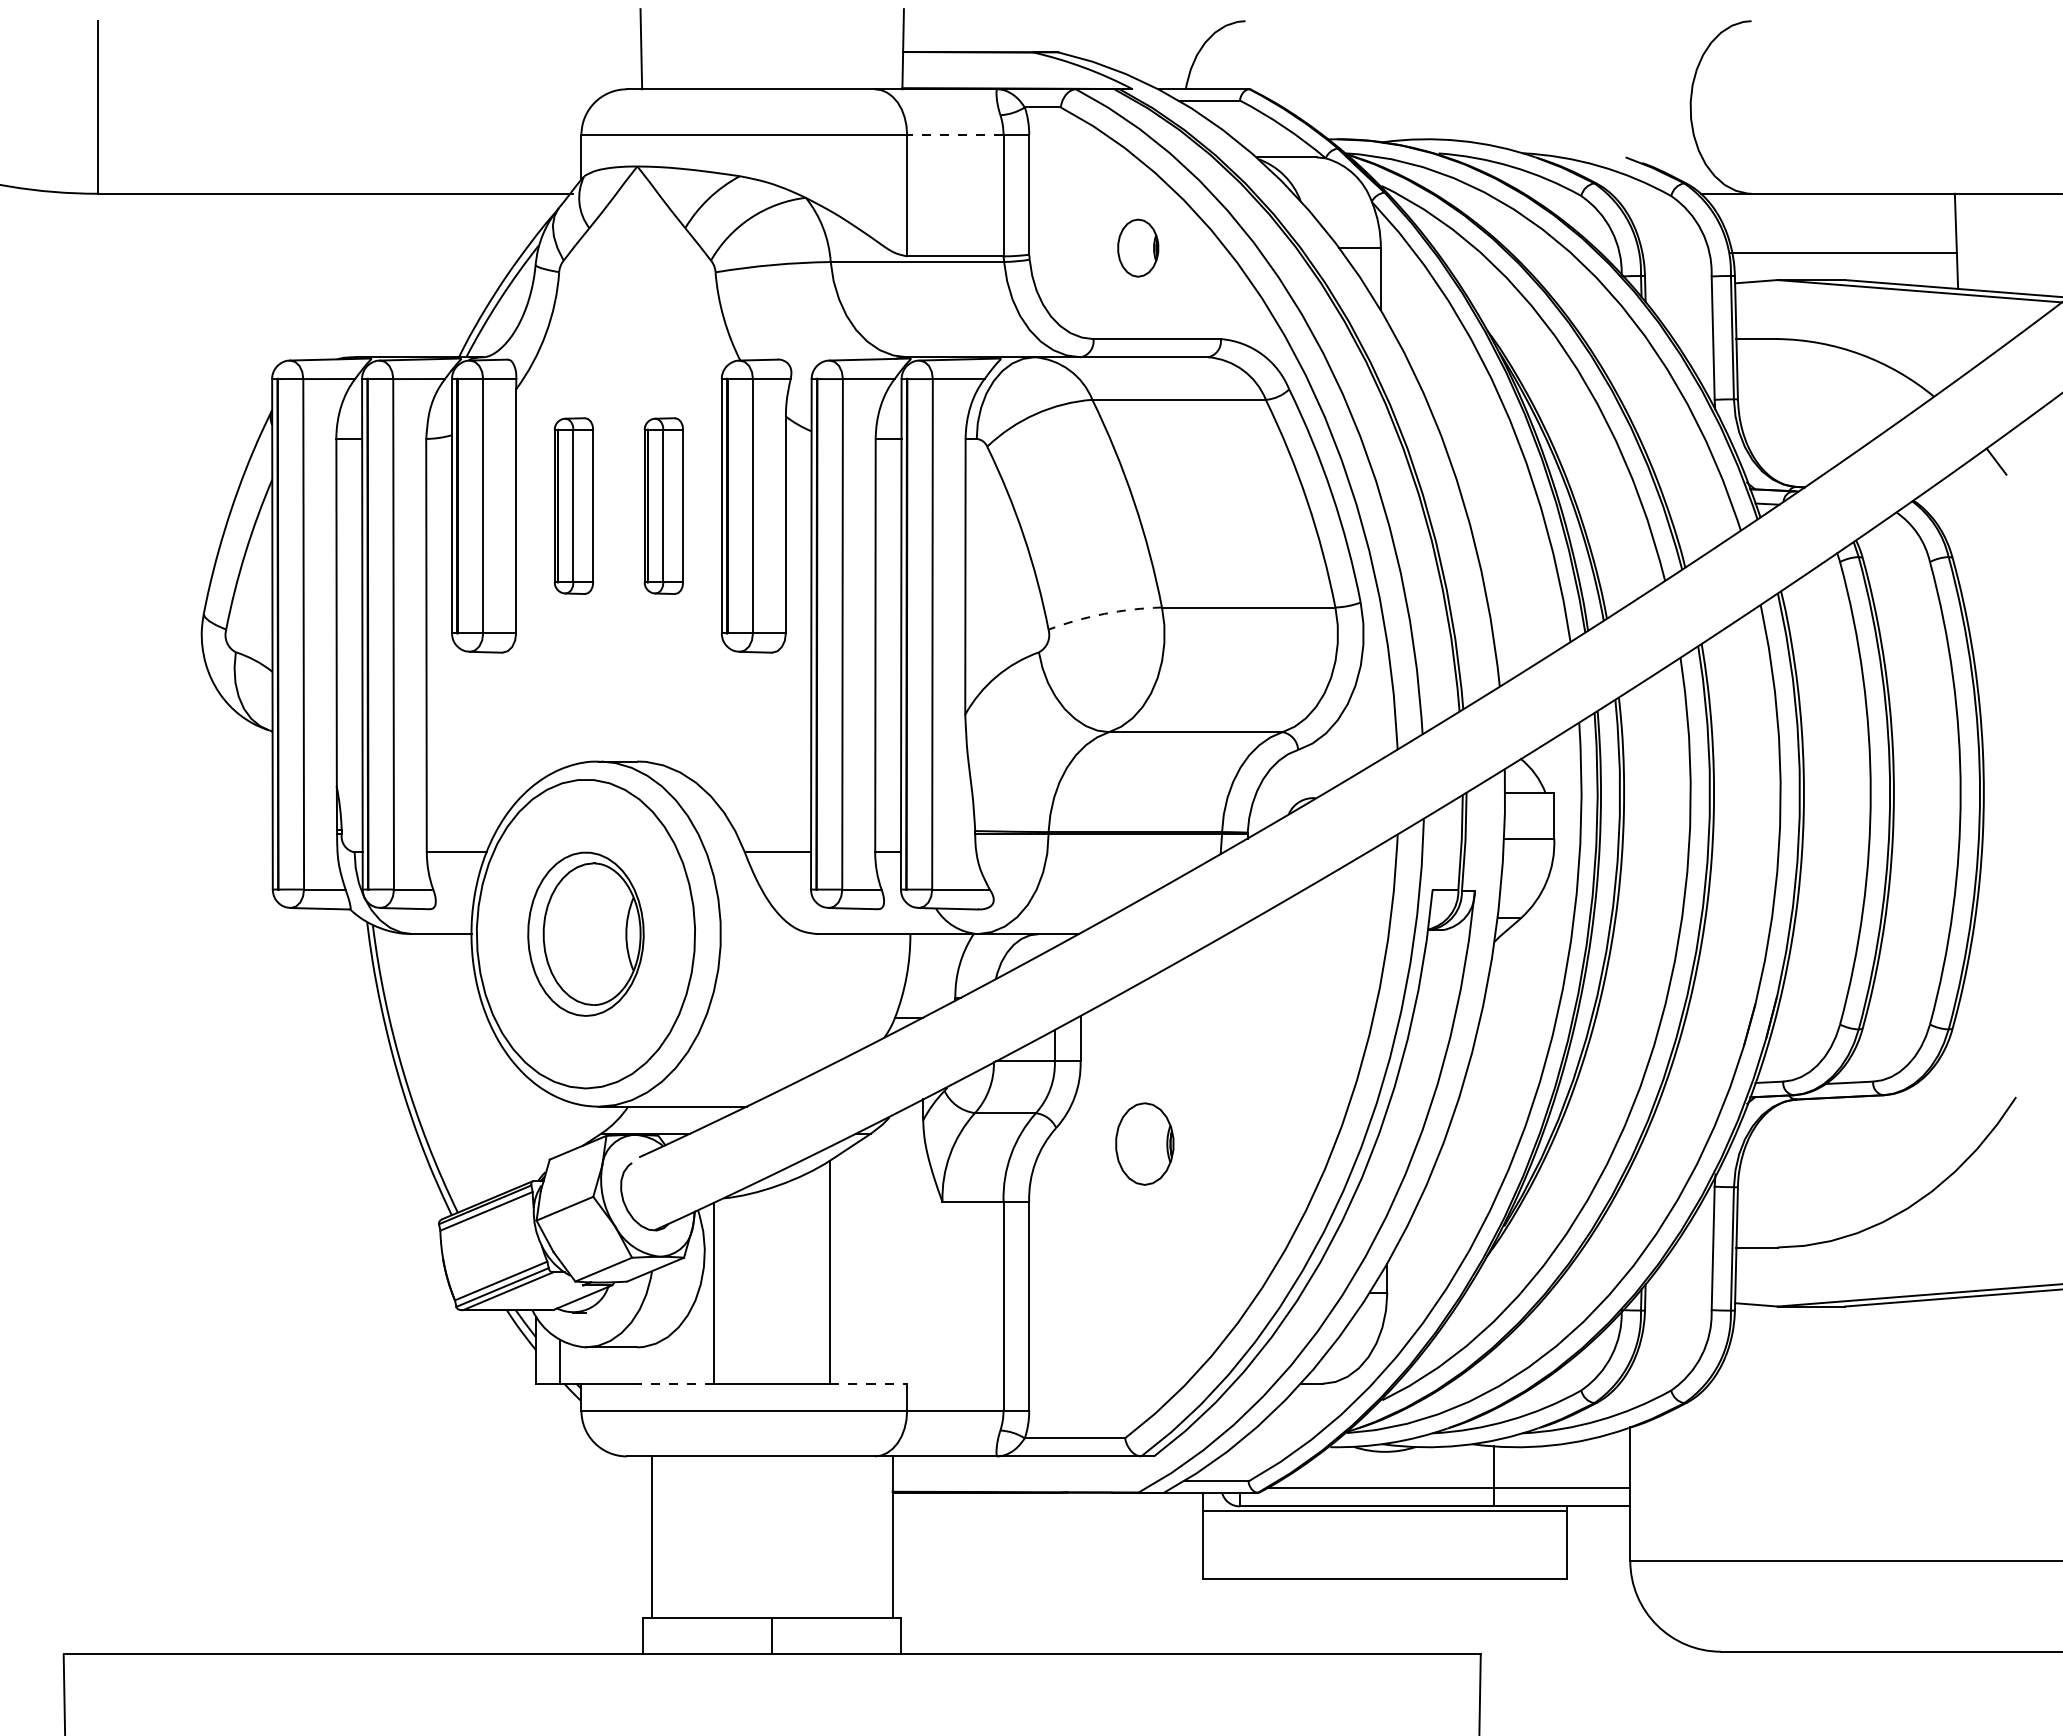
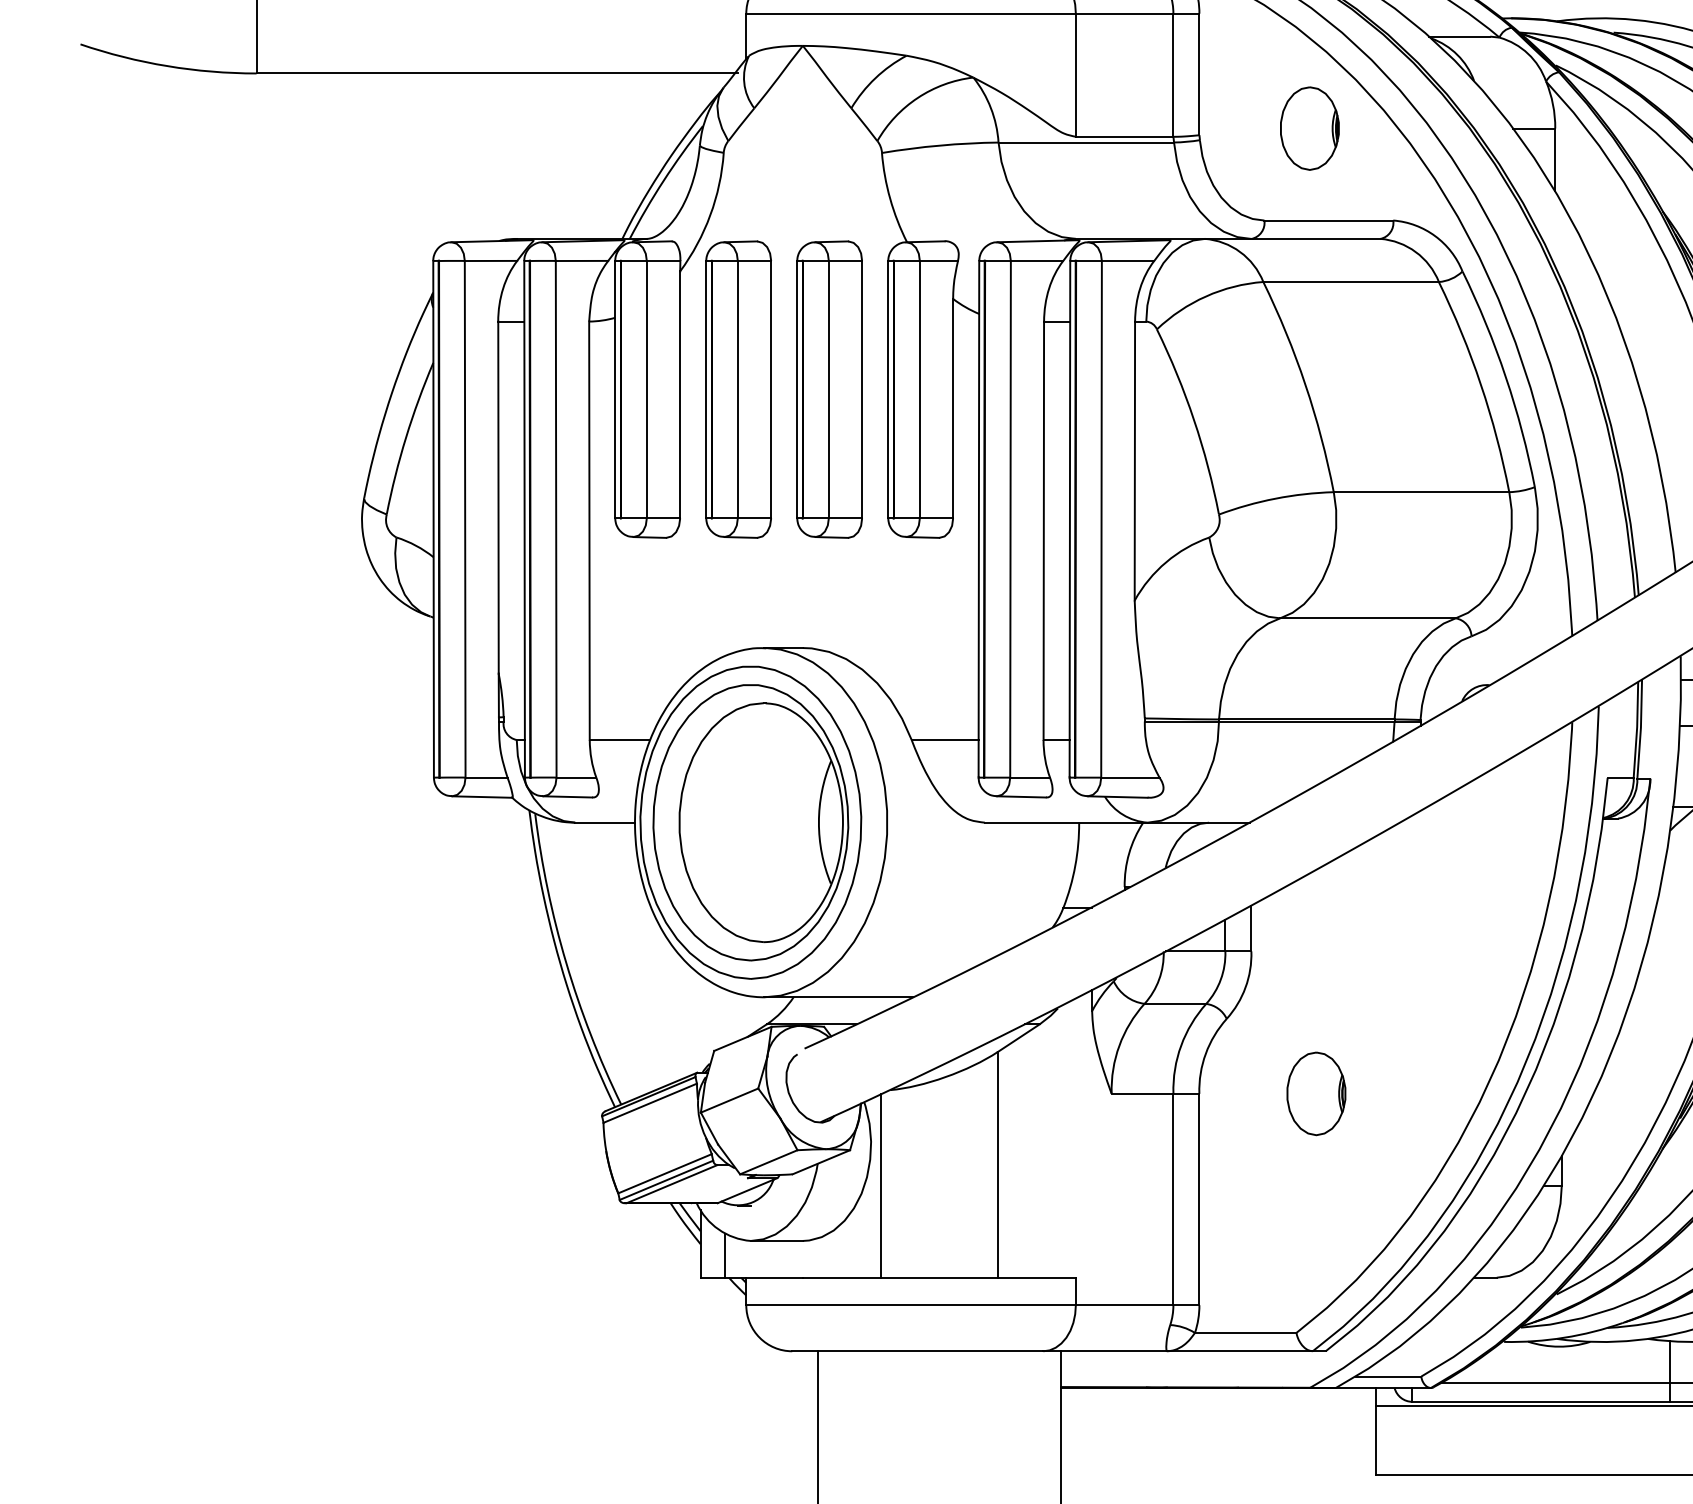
line: (954, 134) -> (1123, 13), dashed -> solid
part: (1137, 247) -> (1308, 127), size x1.43
part: (573, 505) -> (738, 388), size x1.67
part: (663, 505) -> (829, 388), size x1.67
arc: (1104, 613) -> (1275, 498), dashed -> solid
part: (585, 934) -> (750, 823), size x1.67
part: (1144, 1143) -> (1316, 1093), moved
line: (675, 1383) -> (841, 1277), dashed -> solid
line: (868, 1383) -> (1036, 1277), dashed -> solid

